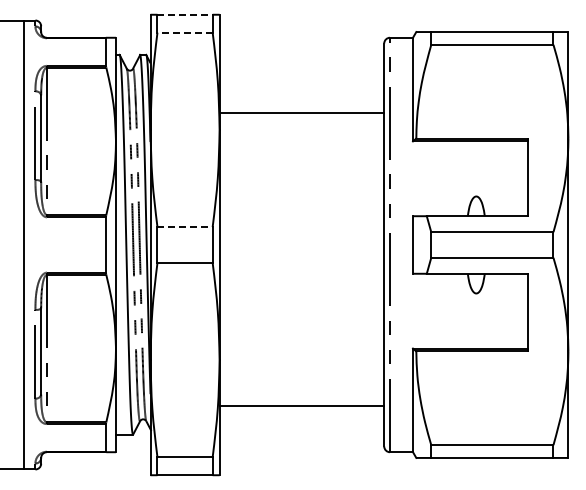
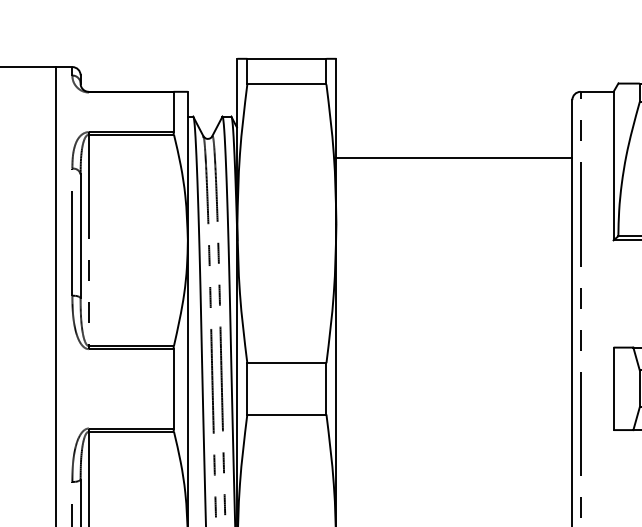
line: (185, 14) -> (287, 58), dashed -> solid
line: (185, 32) -> (287, 84), dashed -> solid
line: (301, 112) -> (453, 157), moved
line: (185, 227) -> (287, 363), dashed -> solid

